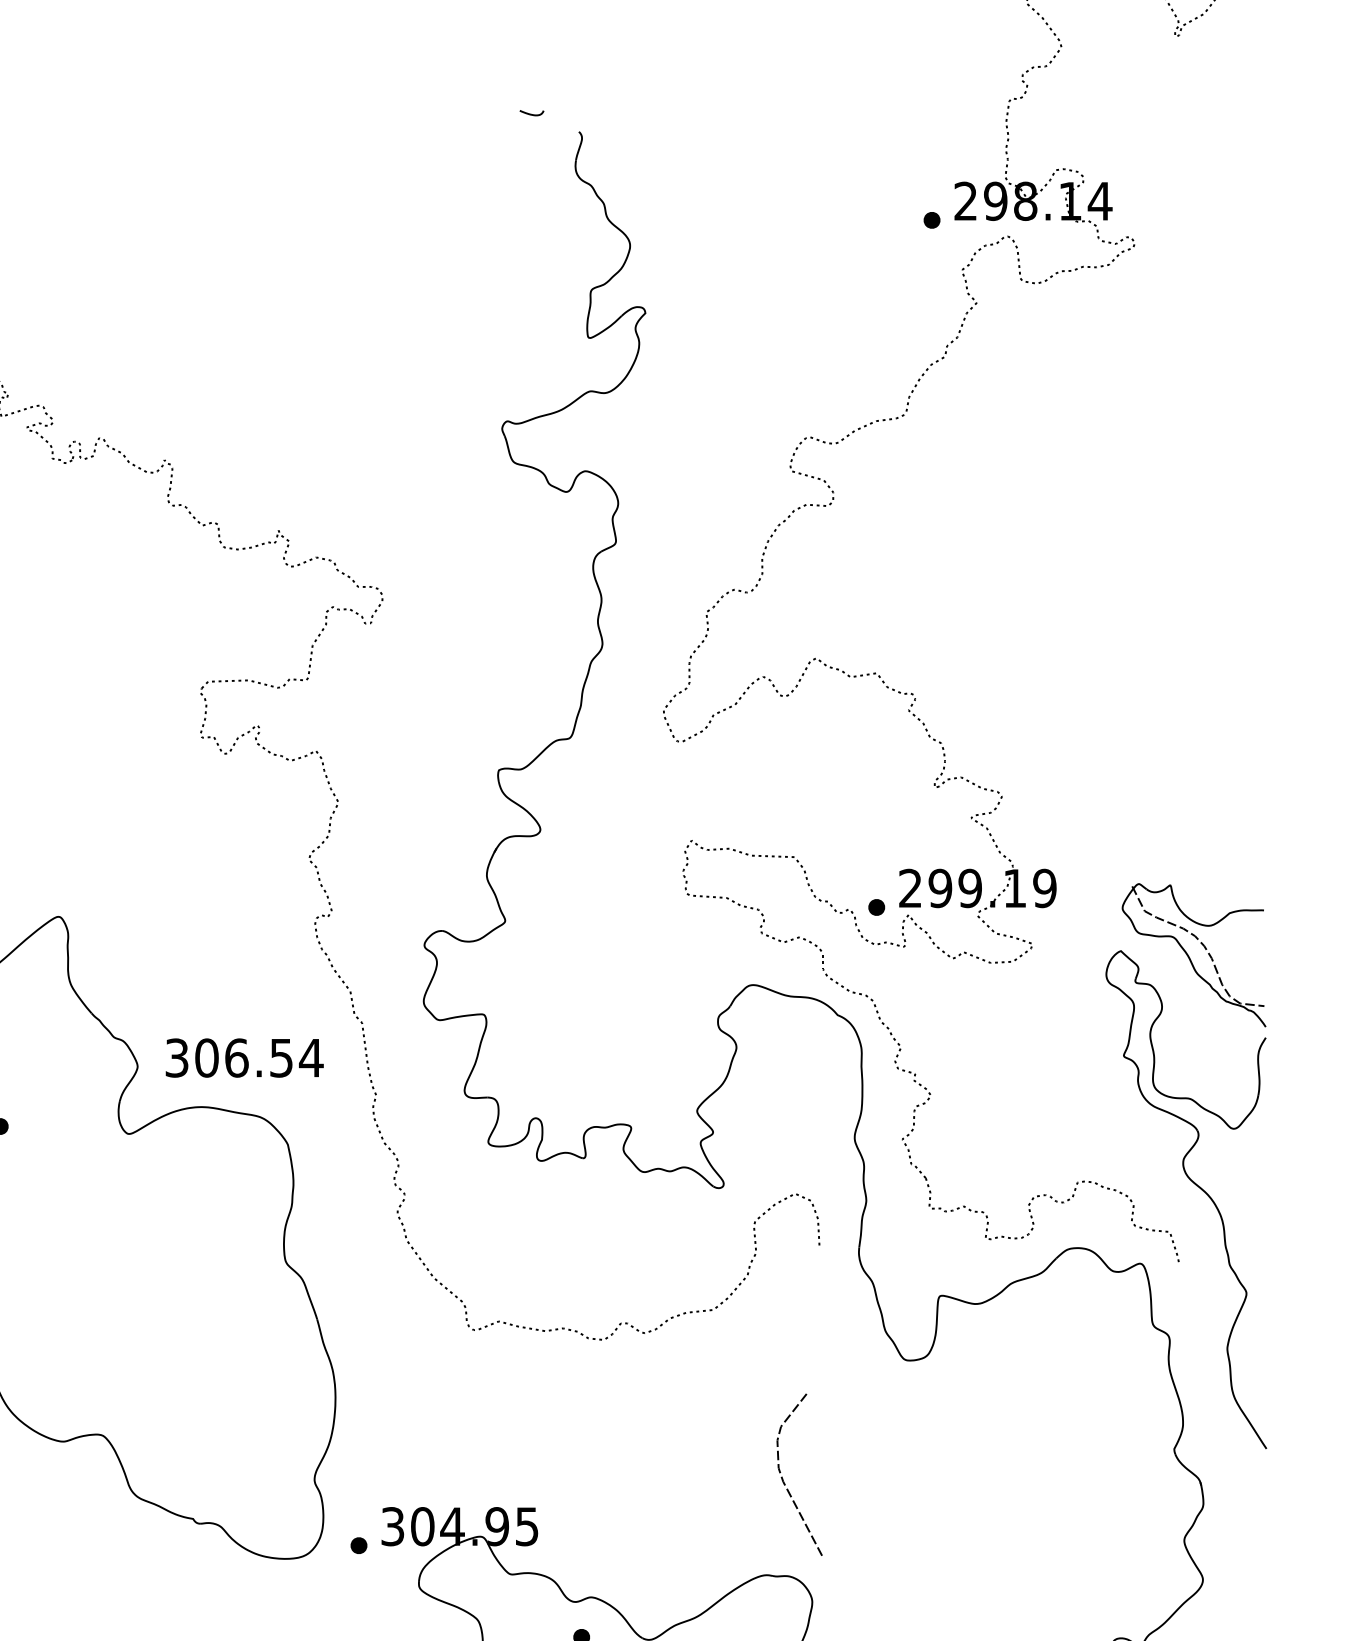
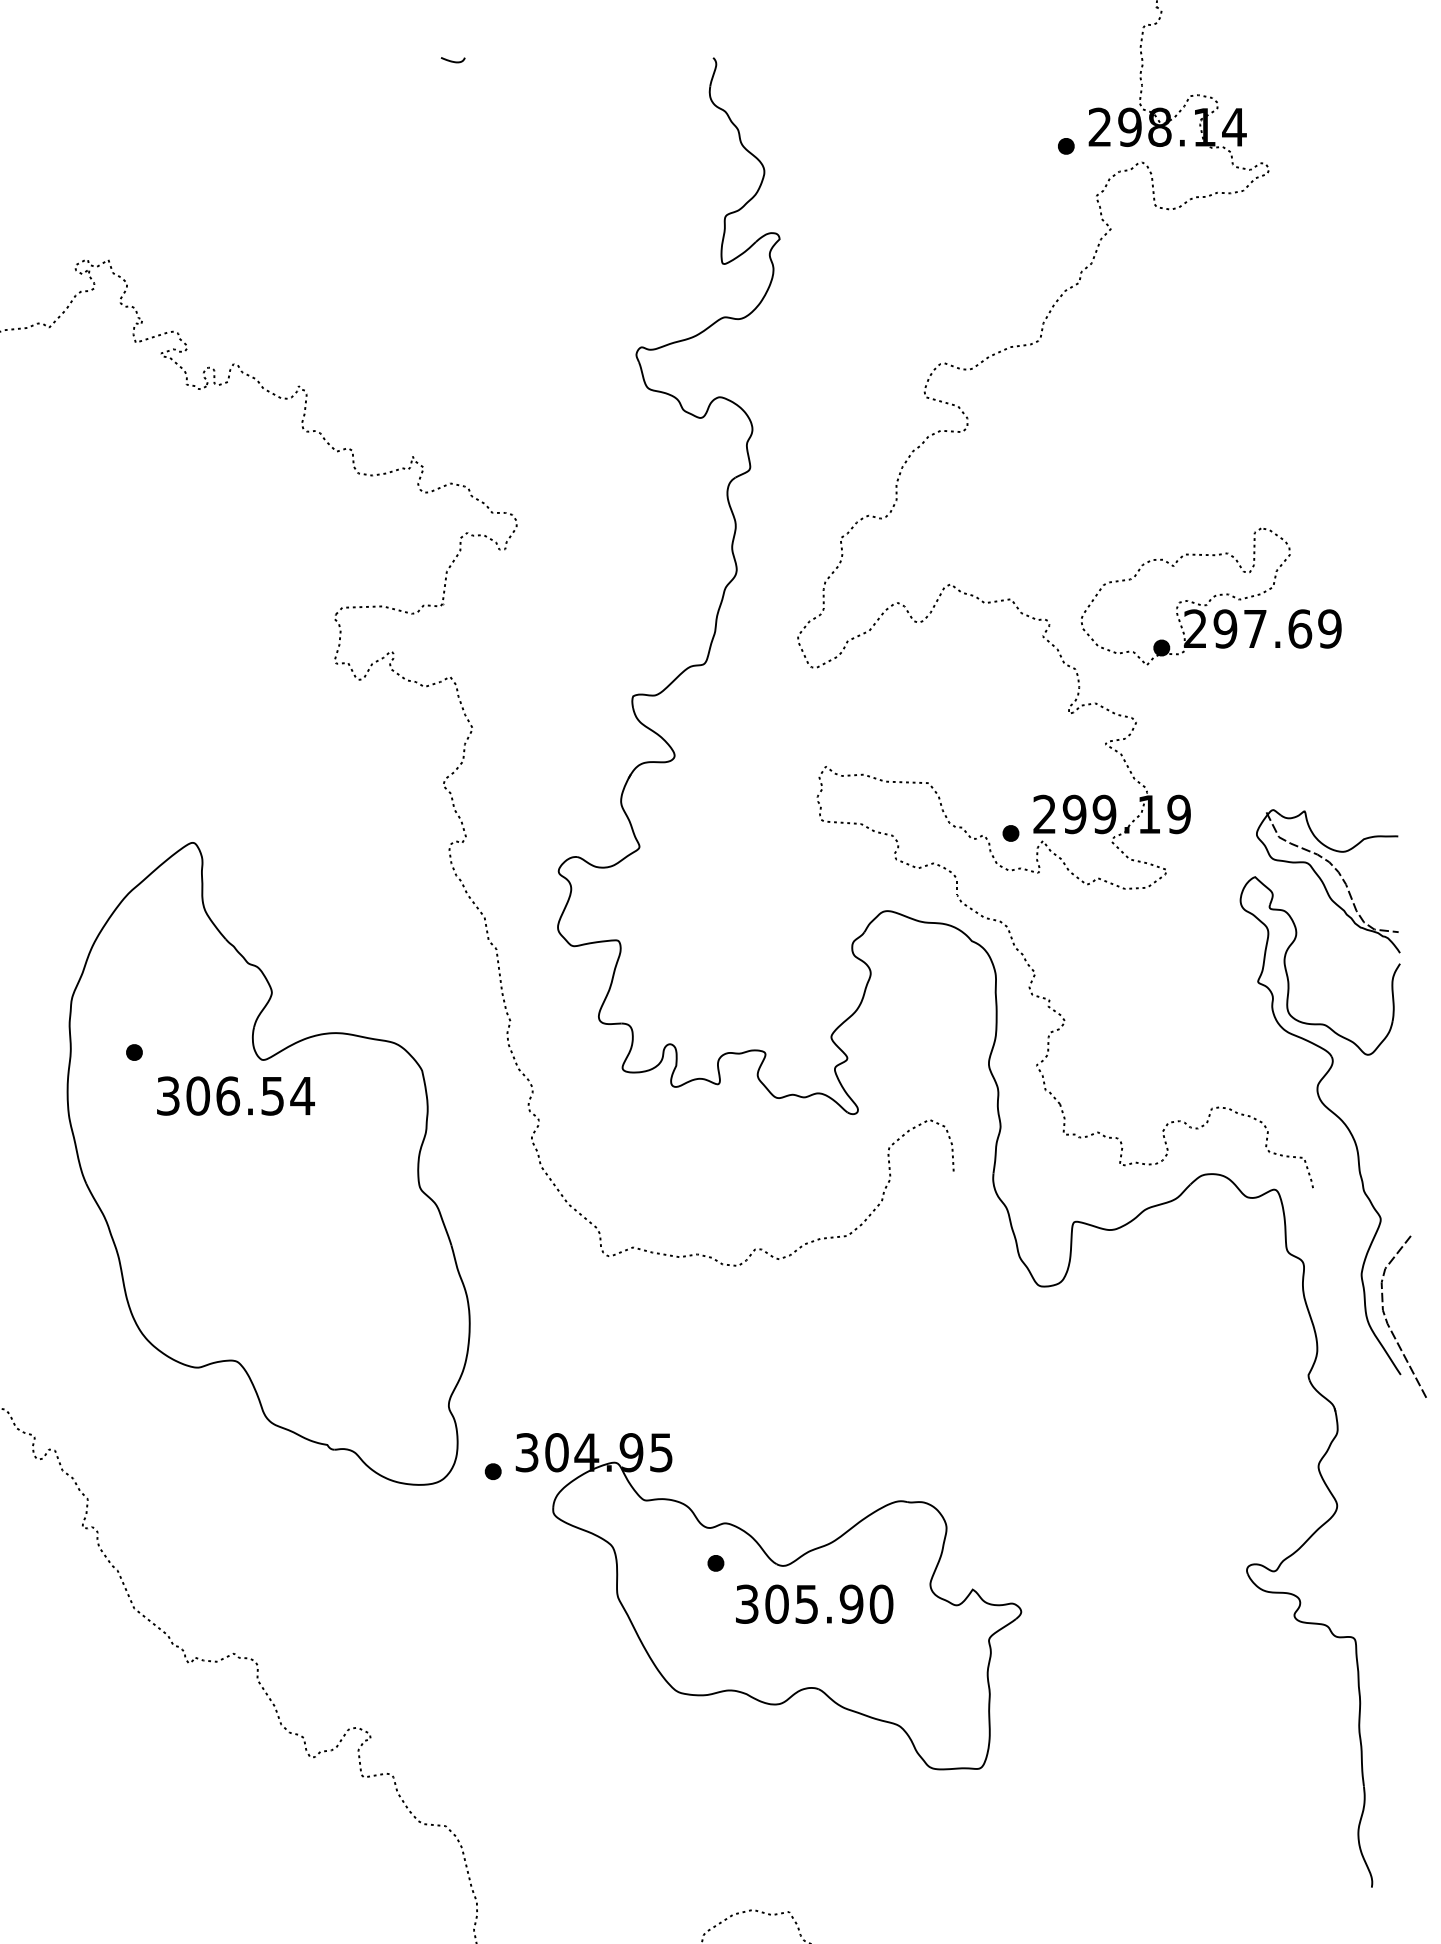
curve: (531, 113) -> (452, 60), moved
part: (1077, 670) -> (1211, 596), added
text: (244, 1057) -> (235, 1095), moved
curve: (783, 1478) -> (1387, 1320), moved

